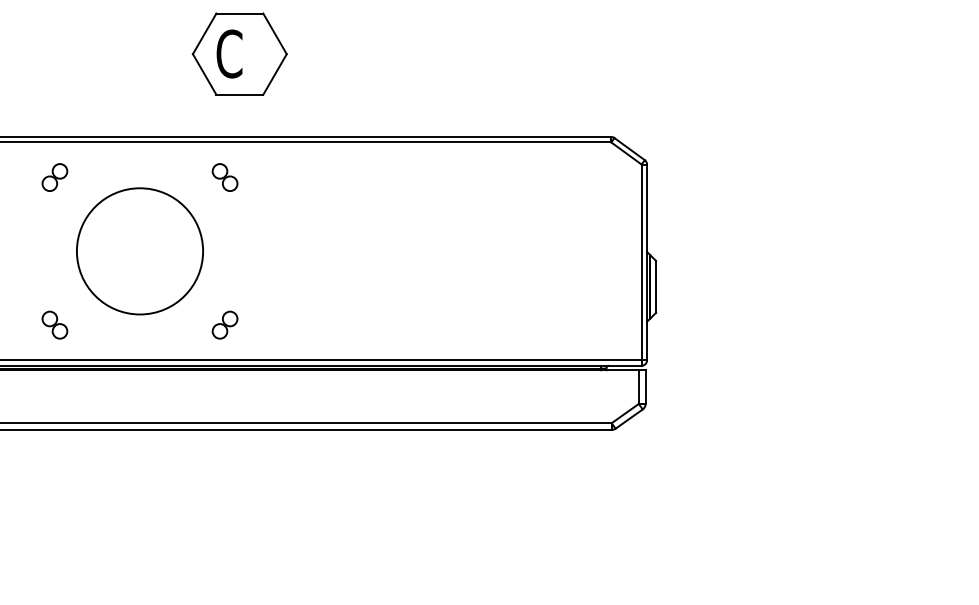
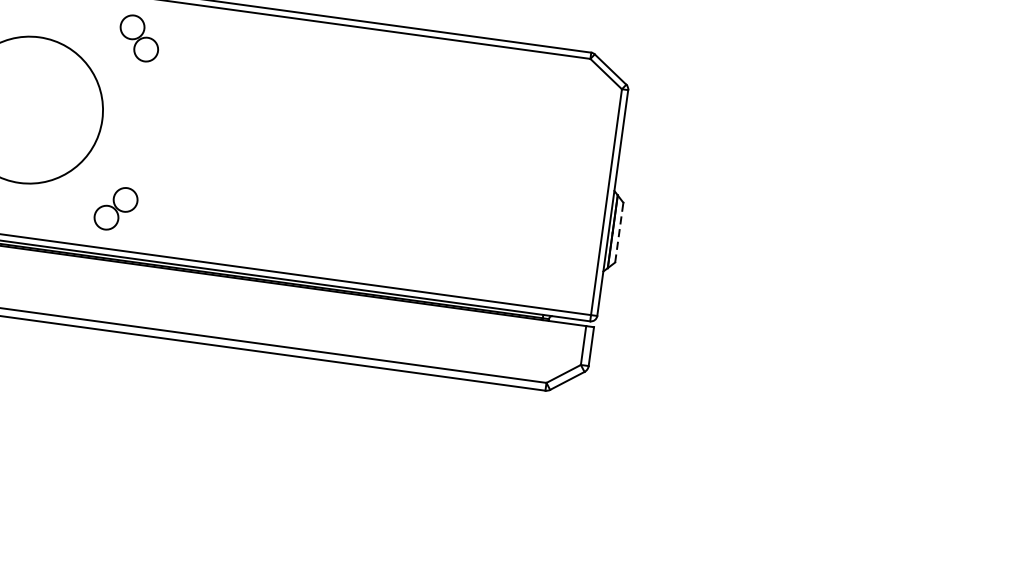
part: (224, 177) -> (138, 38), size x1.4
line: (656, 286) -> (619, 232), solid -> dashed
part: (224, 324) -> (115, 207), size x1.4

